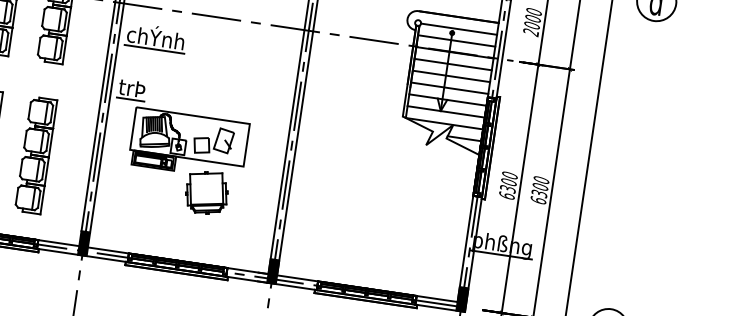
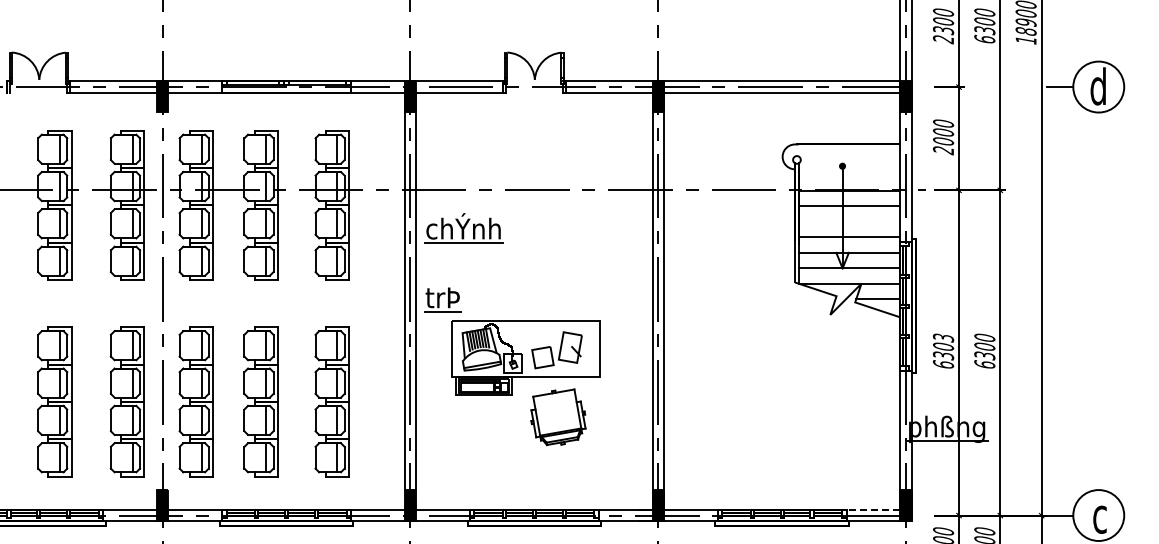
line: (459, 28) -> (850, 159), removed
line: (456, 40) -> (849, 175), removed
line: (451, 76) -> (849, 221), removed
text: (509, 175) -> (943, 337), 6300 -> 6303
line: (437, 298) -> (873, 509), solid -> dashed

